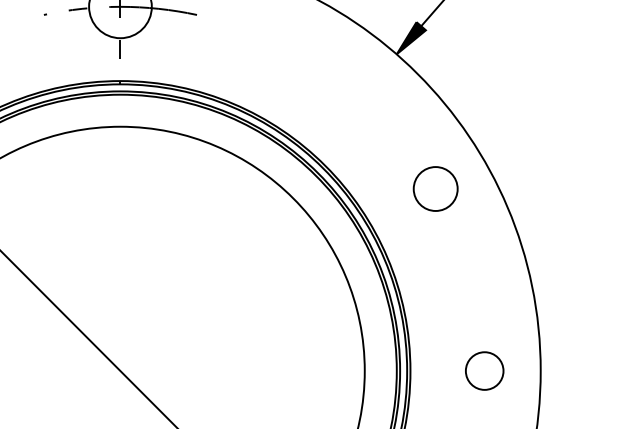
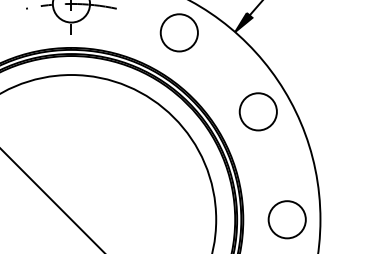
circle: (301, 55) -> (178, 32), added
circle: (434, 188) -> (257, 111), size x1.43
circle: (483, 370) -> (286, 219), size x1.67

